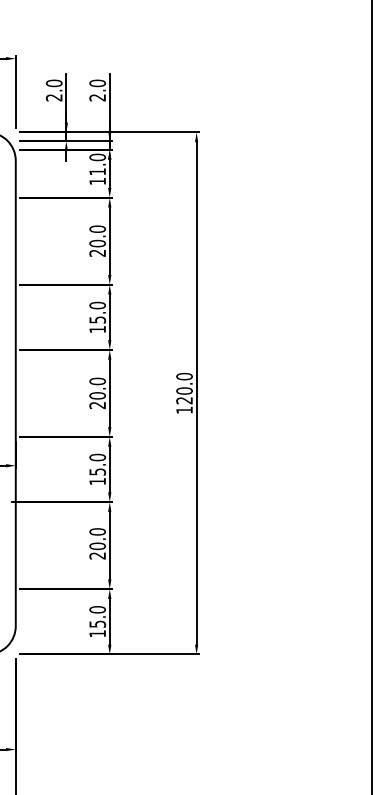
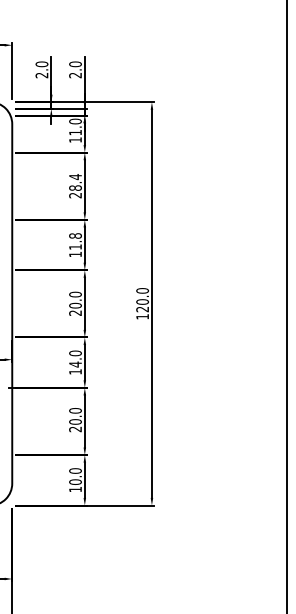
text: (97, 236) -> (75, 182), 20.0 -> 28.4
text: (97, 312) -> (75, 241), 15.0 -> 11.8
text: (97, 471) -> (75, 364), 15.0 -> 14.0
text: (97, 623) -> (75, 481), 15.0 -> 10.0

